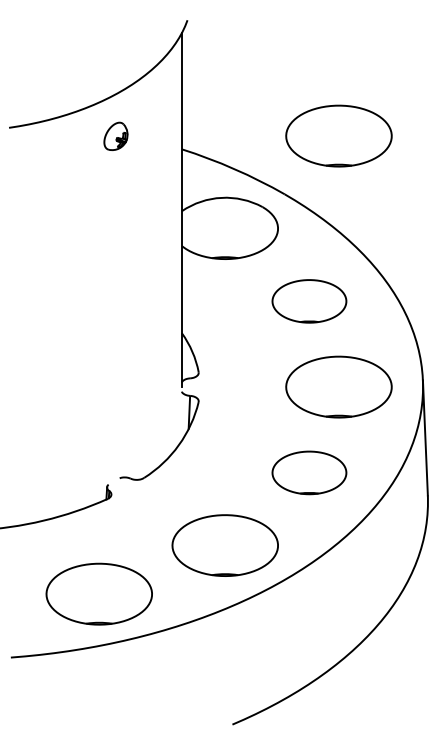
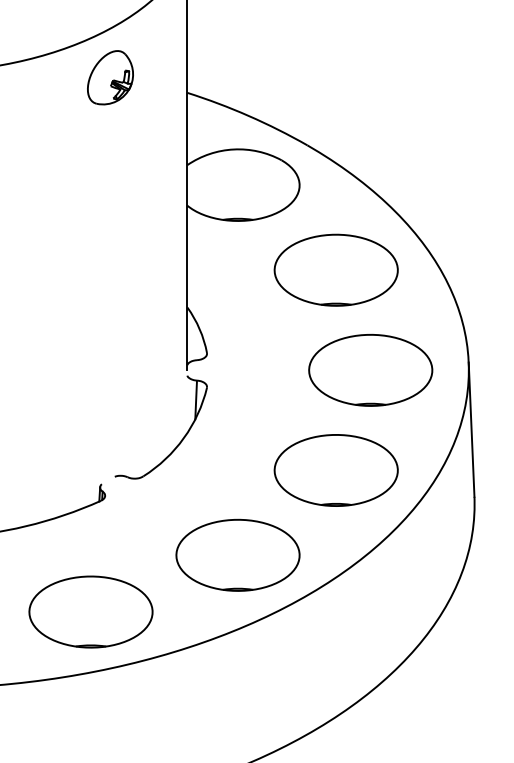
part: (338, 135) -> (370, 76), removed
part: (115, 136) -> (109, 77), size x1.67
part: (309, 301) -> (336, 270), size x1.43
part: (309, 472) -> (336, 470), size x1.43

